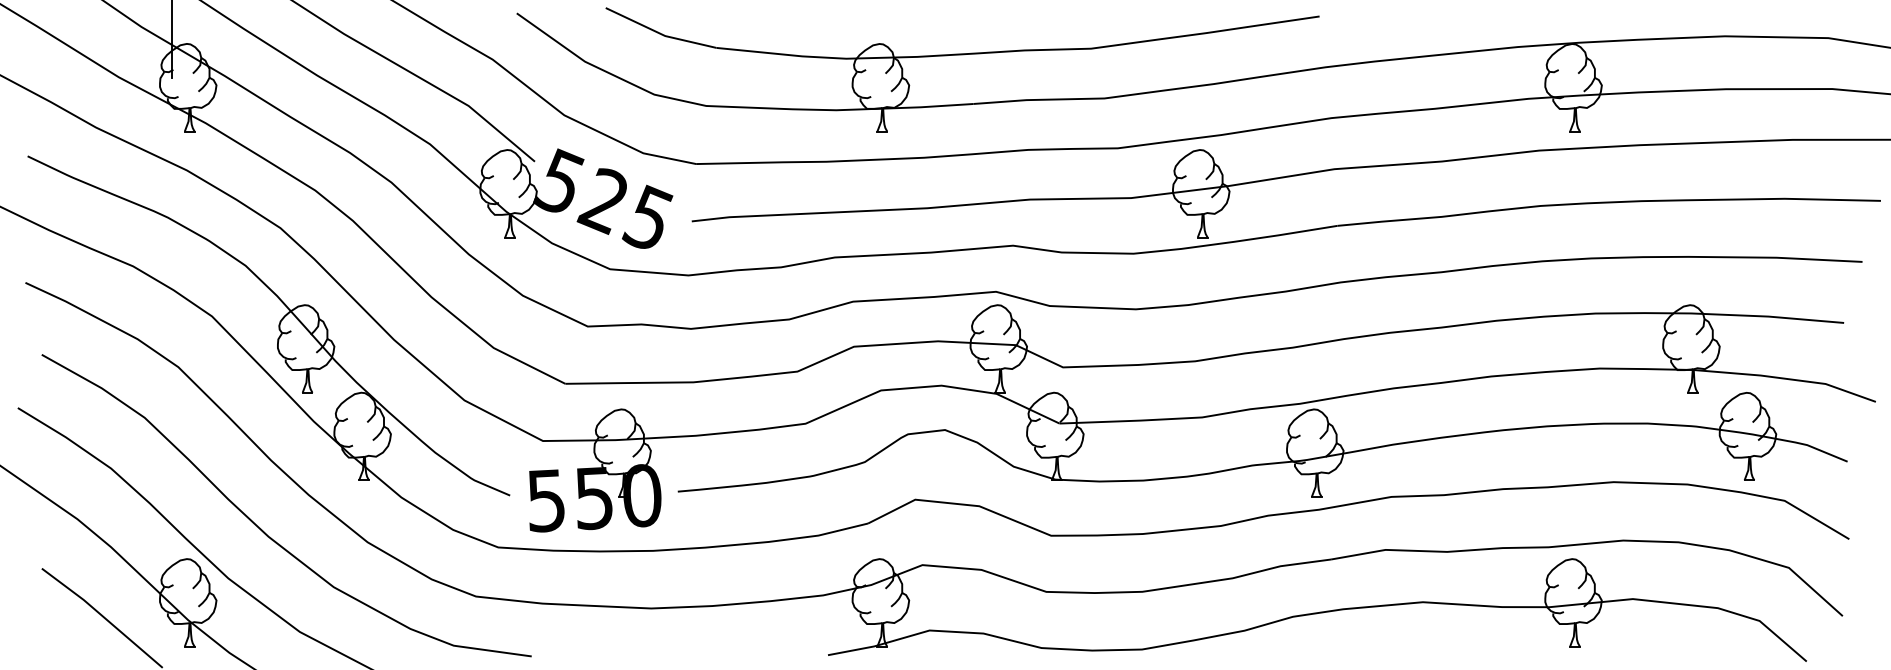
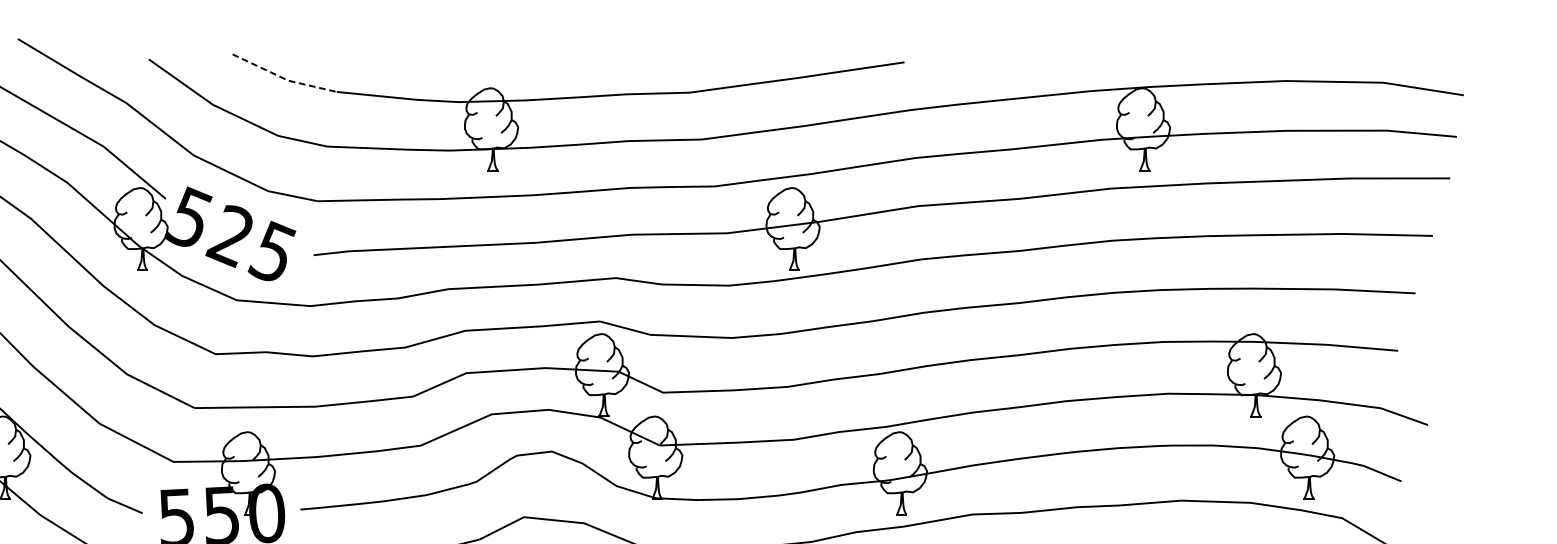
line: (659, 33) -> (283, 78), solid -> dashed

